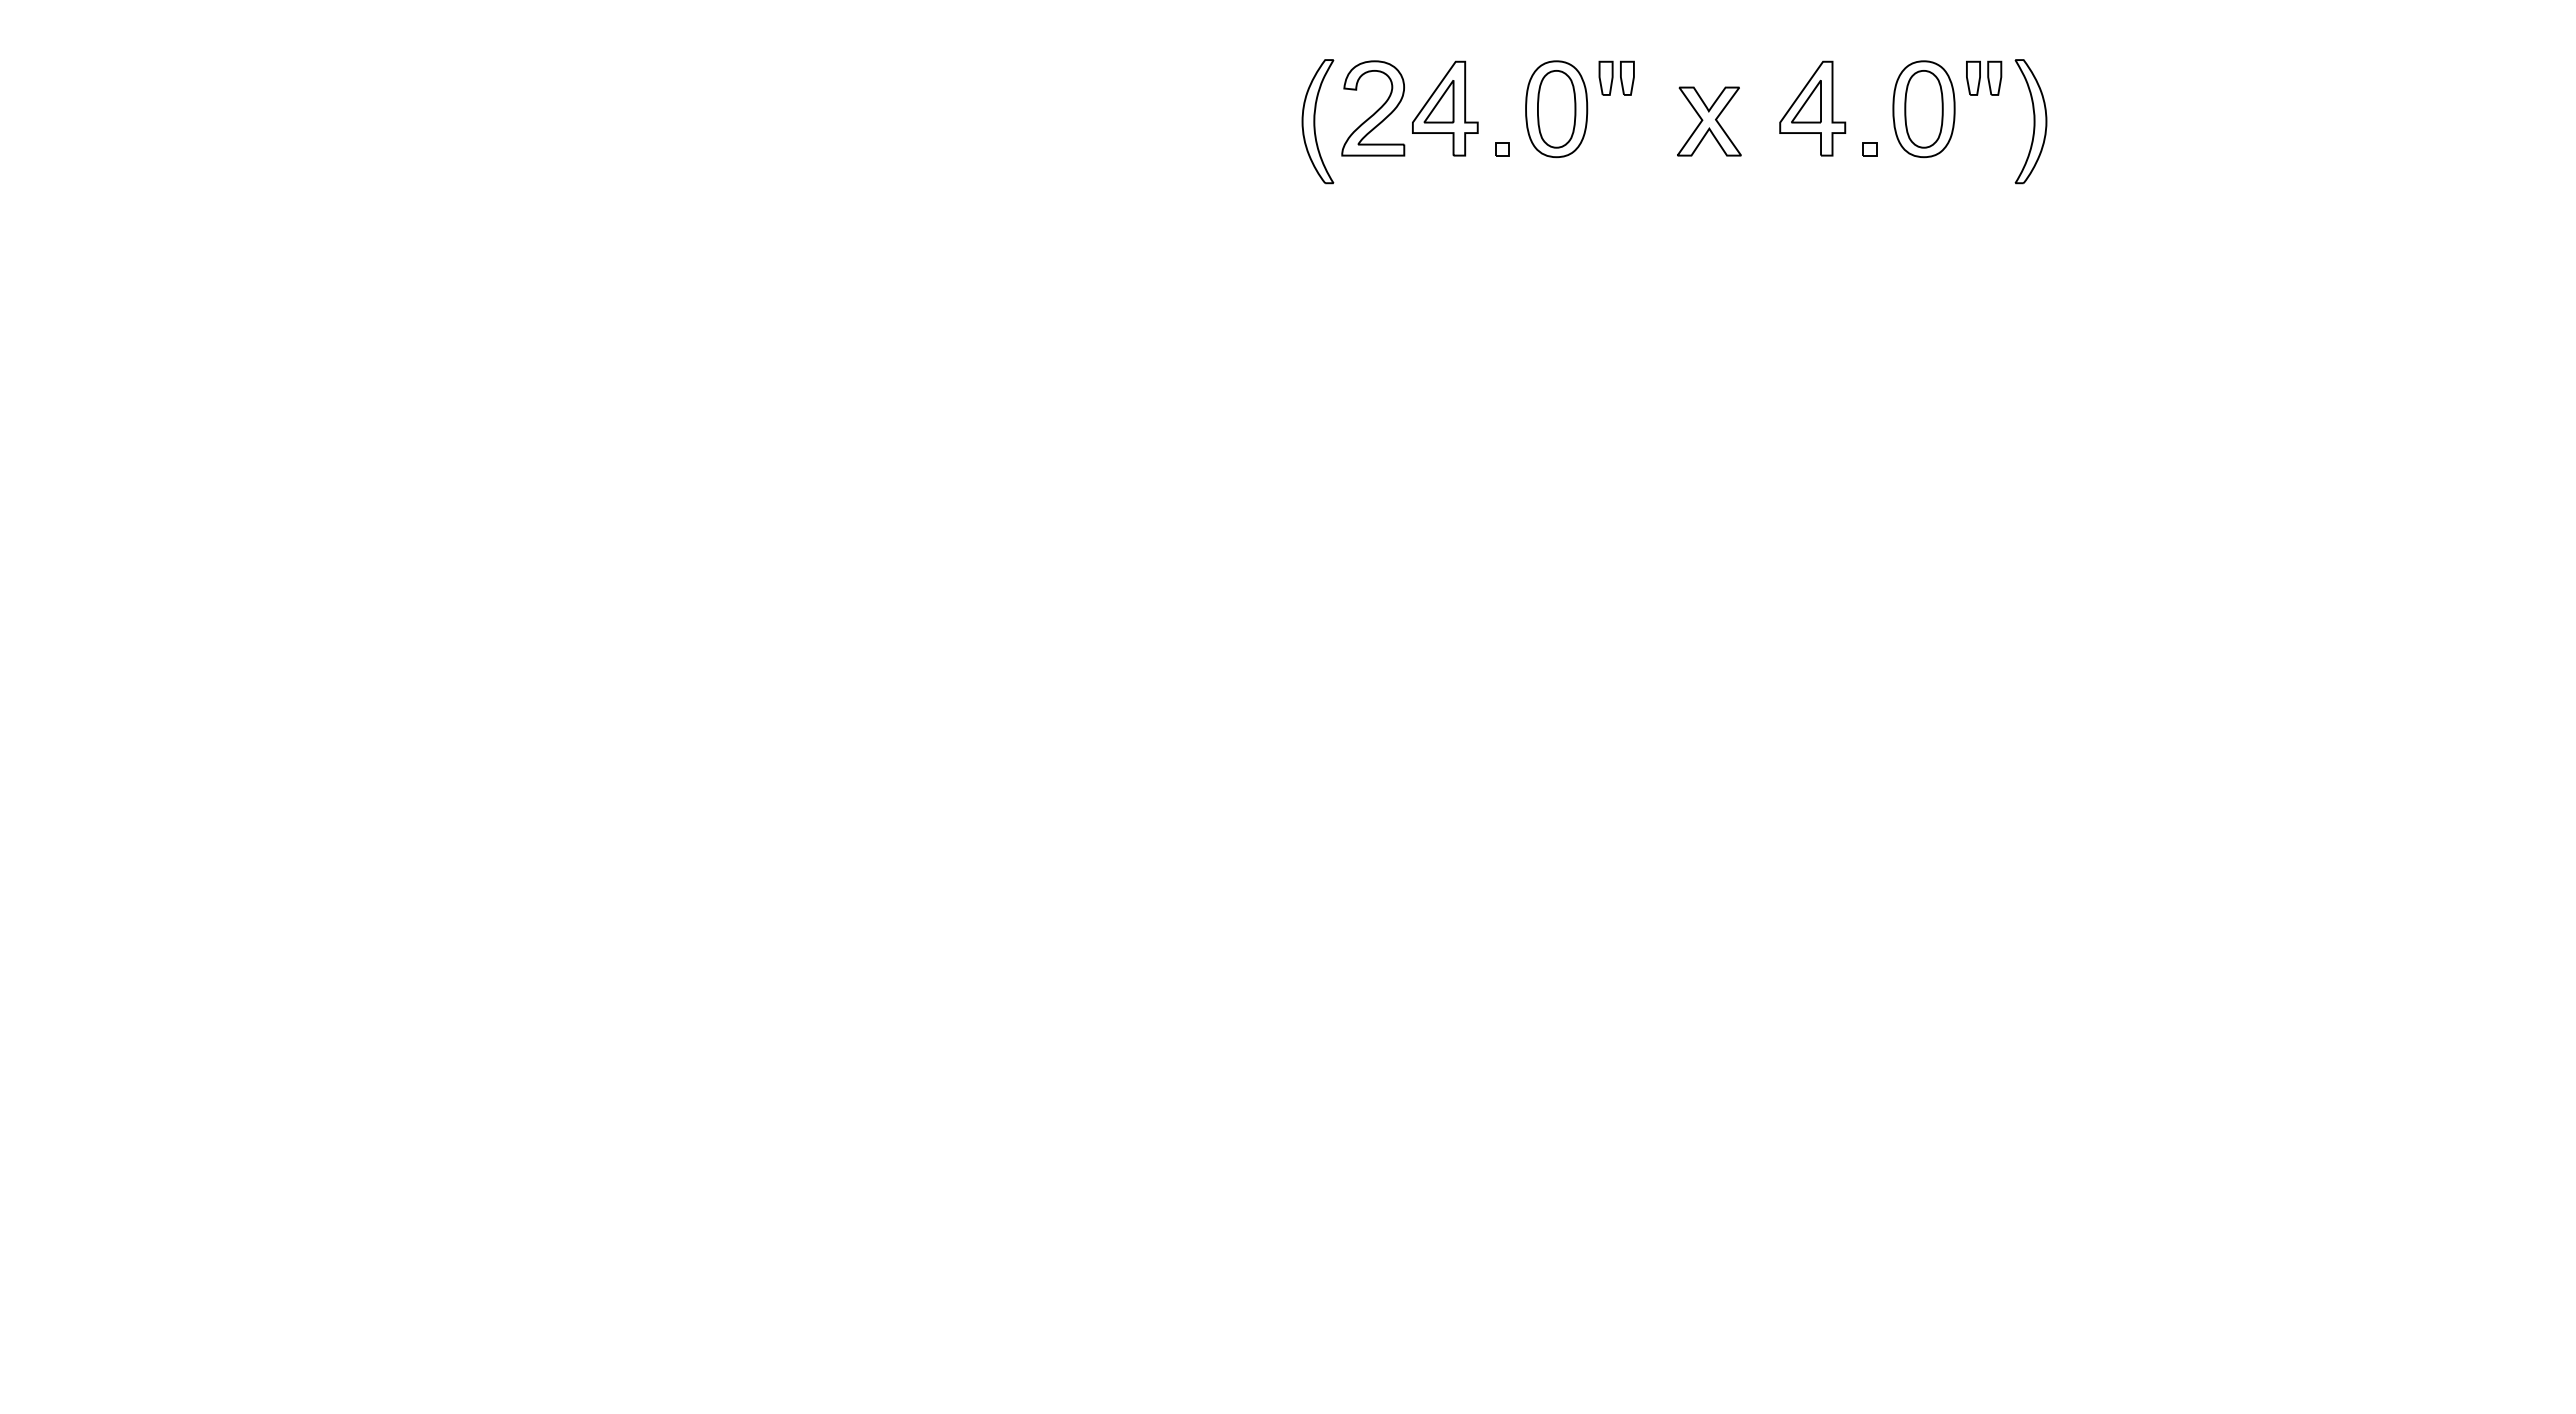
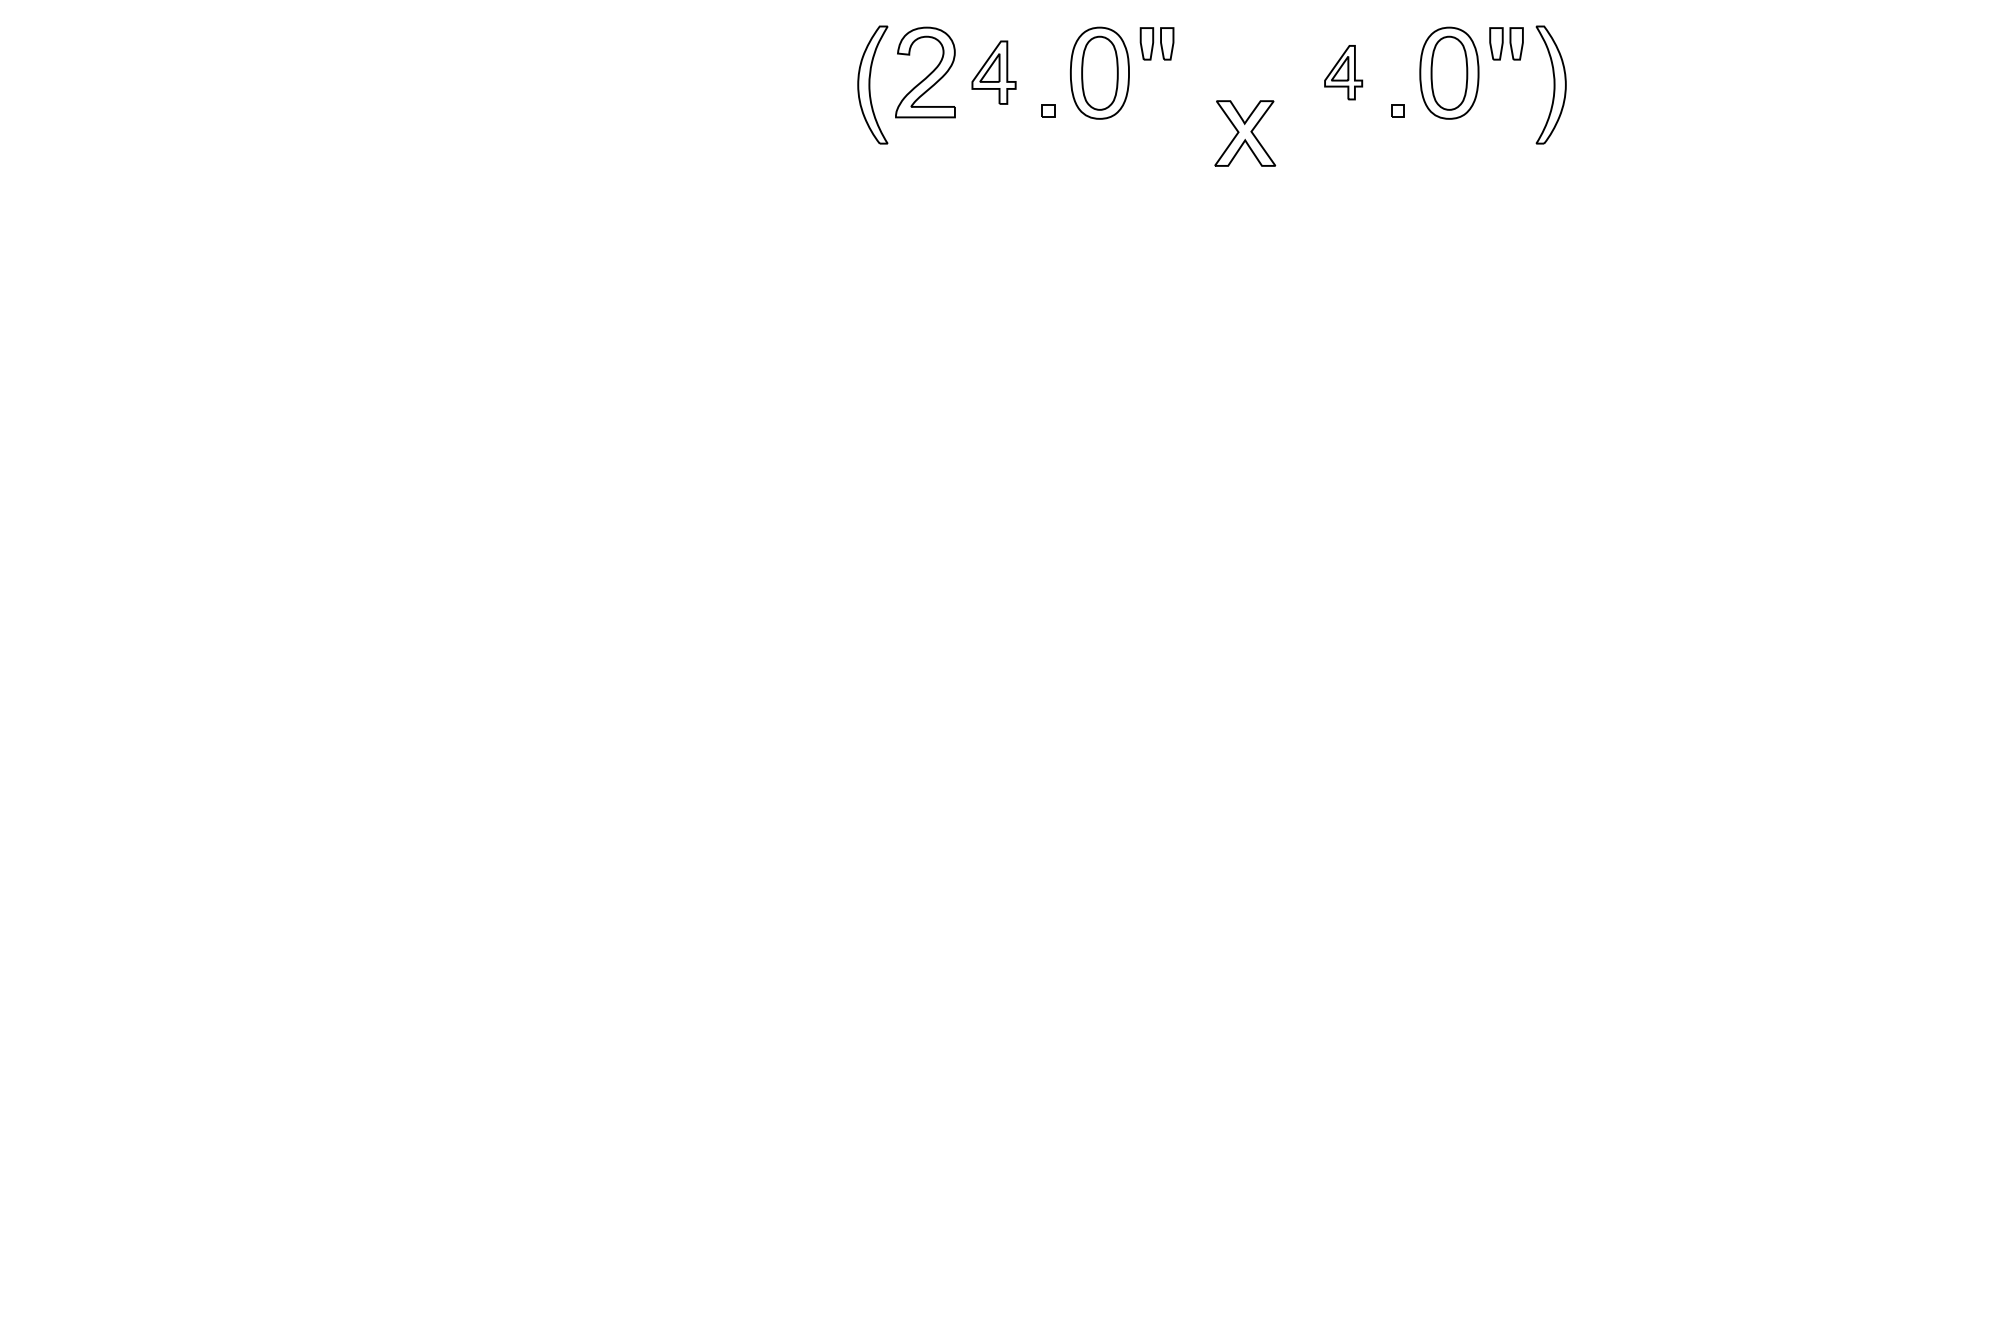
part: (1445, 108) -> (994, 72), size x0.7
part: (1812, 108) -> (1343, 72), size x0.6
part: (1709, 121) -> (1245, 133), moved

